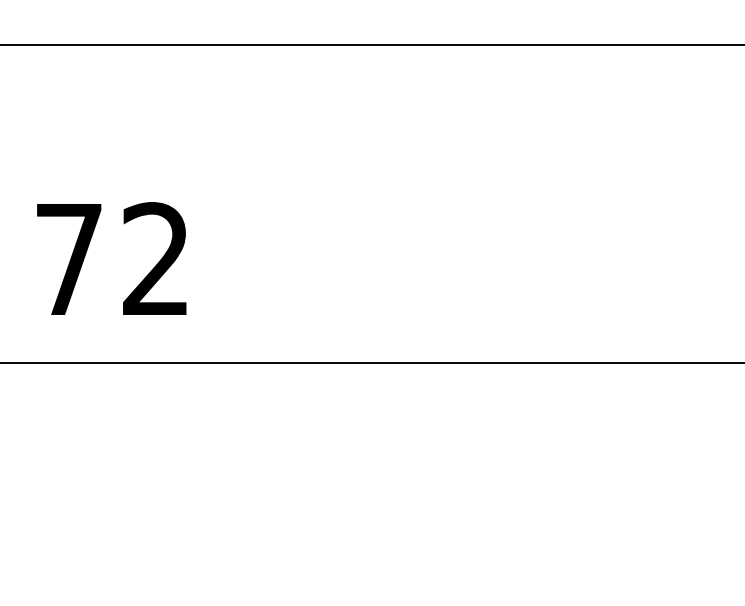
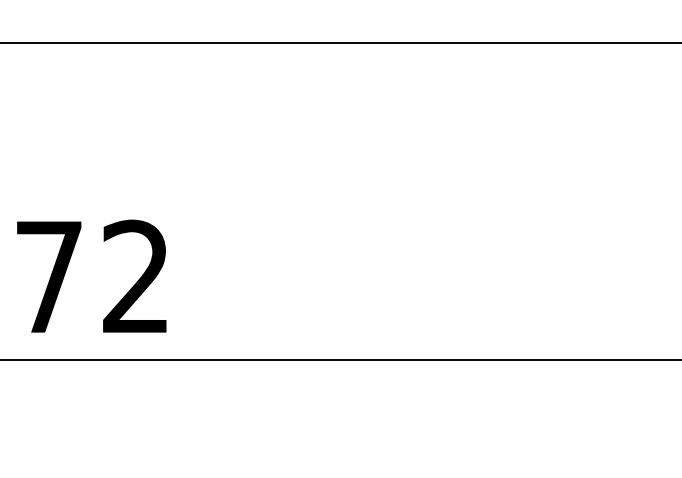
text: (111, 258) -> (91, 276), moved

